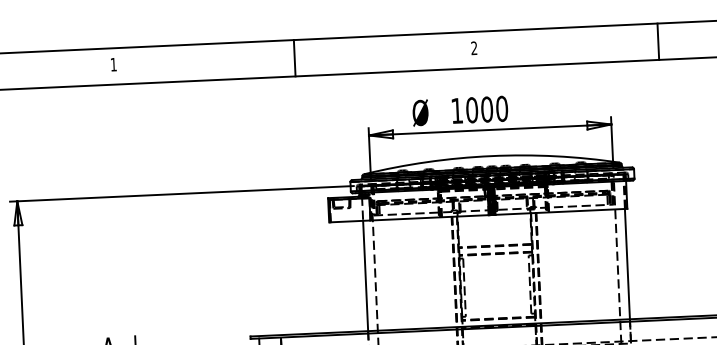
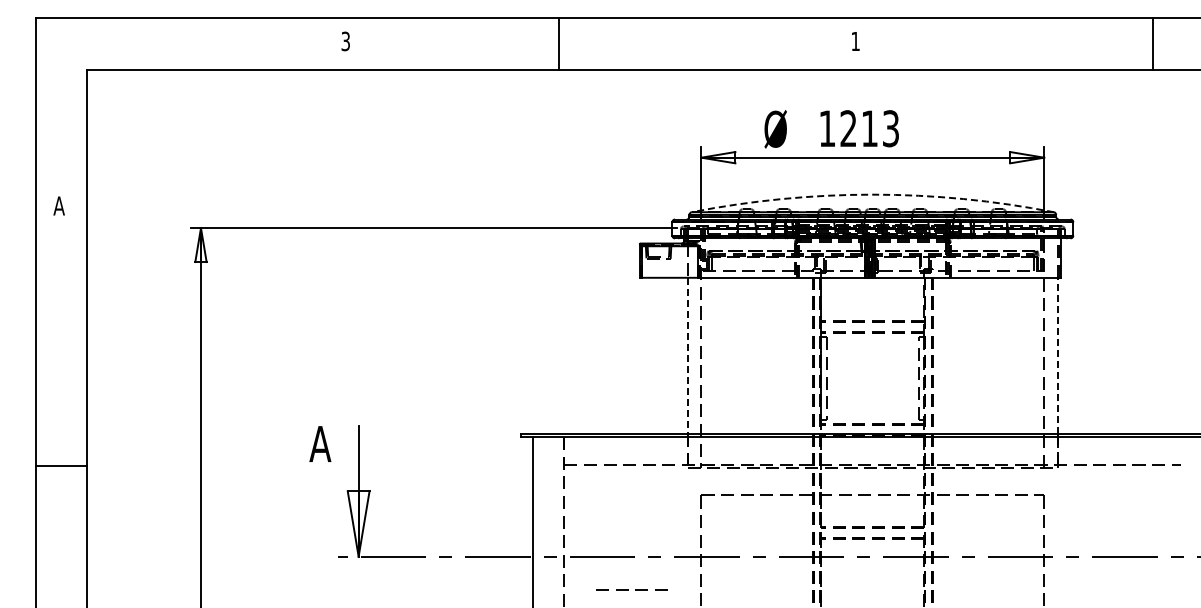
line: (658, 41) -> (1152, 43), moved
text: (474, 47) -> (855, 40), 2 -> 1
line: (294, 57) -> (558, 43), moved
text: (113, 64) -> (345, 41), 1 -> 3
text: (486, 109) -> (869, 128), 1000 -> 1213
arc: (491, 156) -> (872, 194), solid -> dashed
line: (627, 263) -> (1057, 355), solid -> dashed
line: (365, 275) -> (687, 355), solid -> dashed

